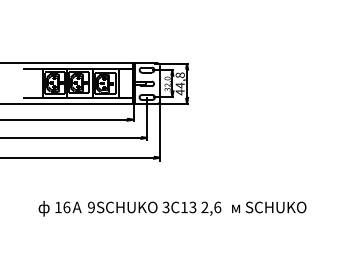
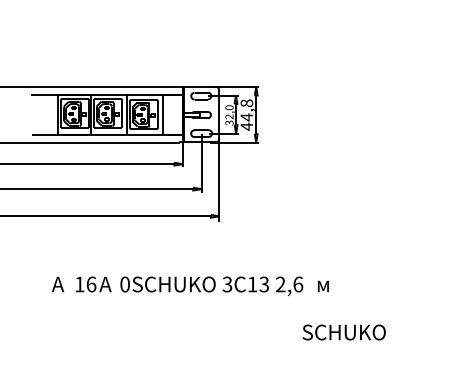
text: (90, 207) -> (124, 284), 9 -> 0
text: (275, 207) -> (343, 332), moved
text: (43, 208) -> (59, 285), ф -> А

